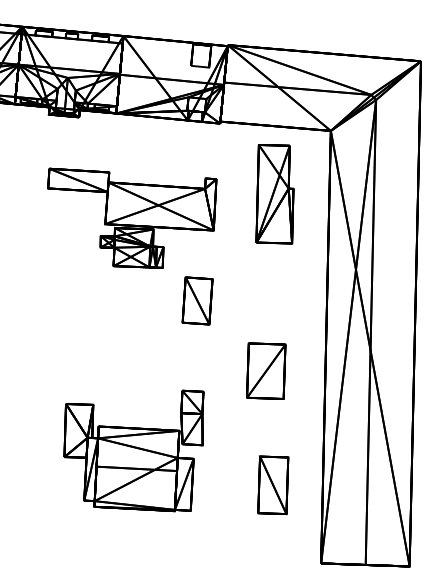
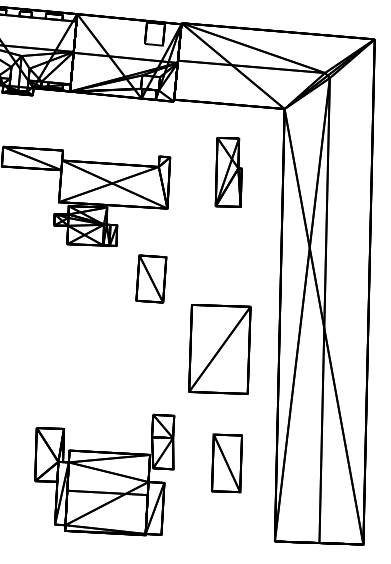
part: (274, 194) -> (228, 172), size x0.7
part: (266, 370) -> (220, 348), size x1.6
part: (133, 450) -> (104, 474), moved

